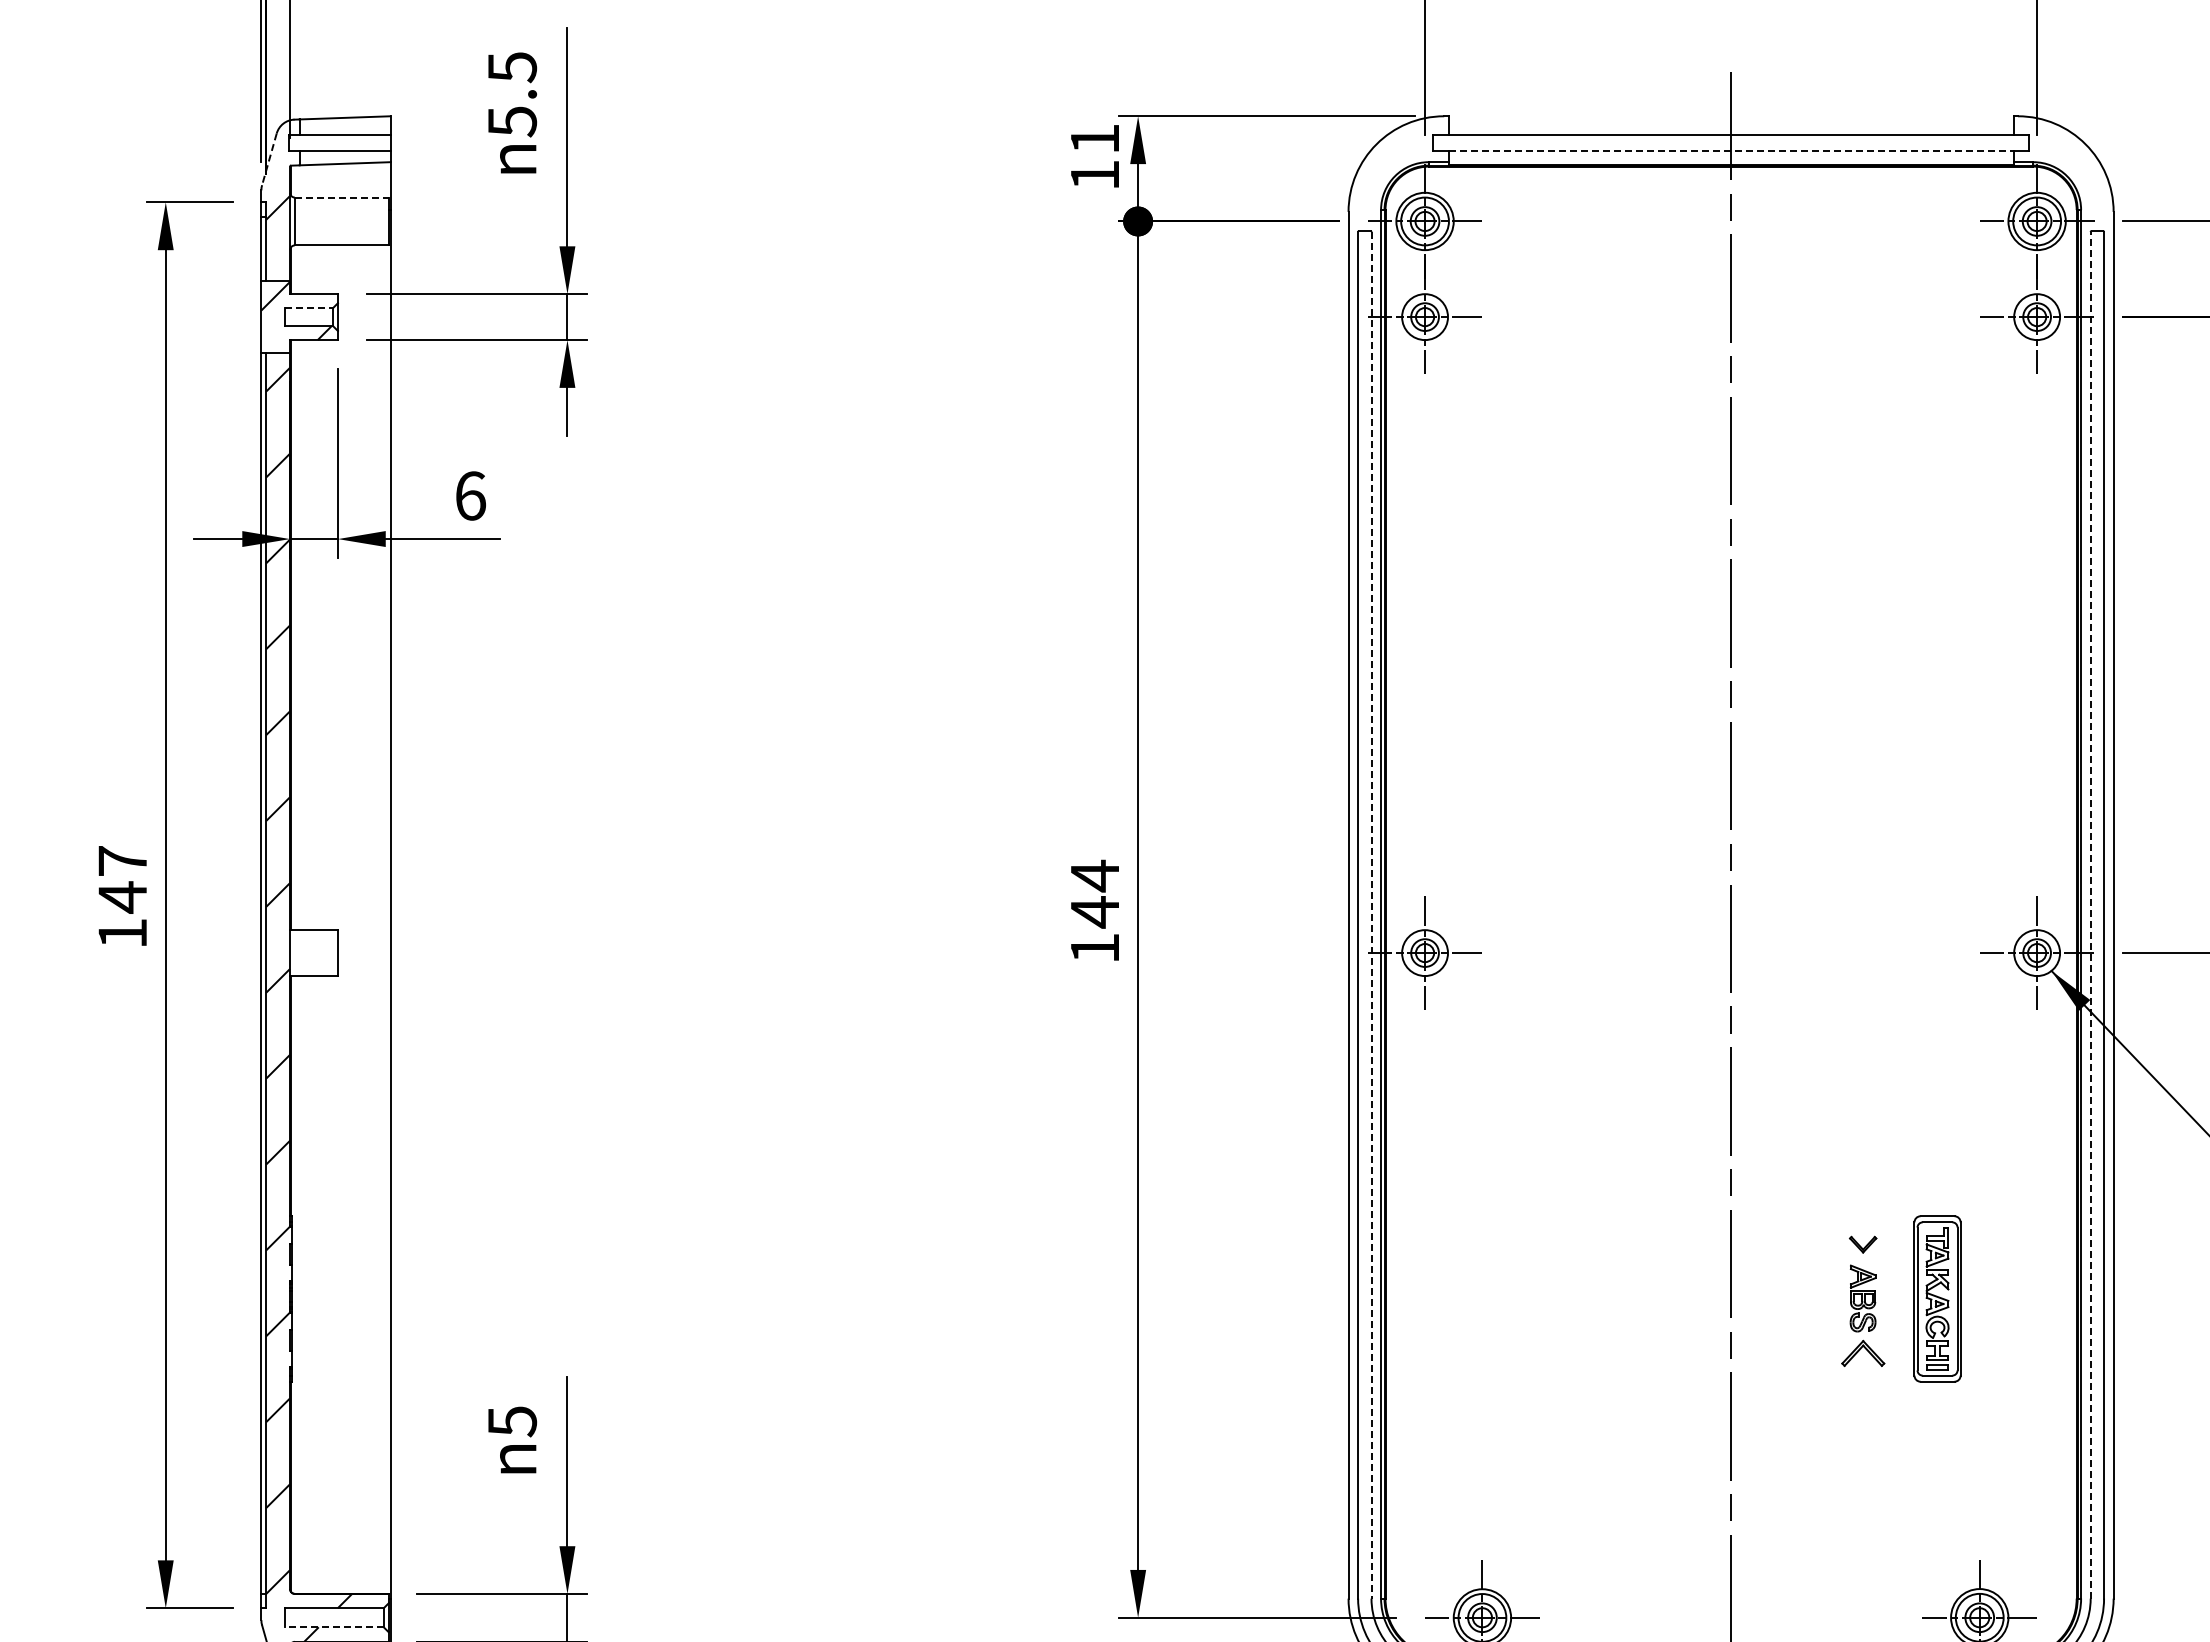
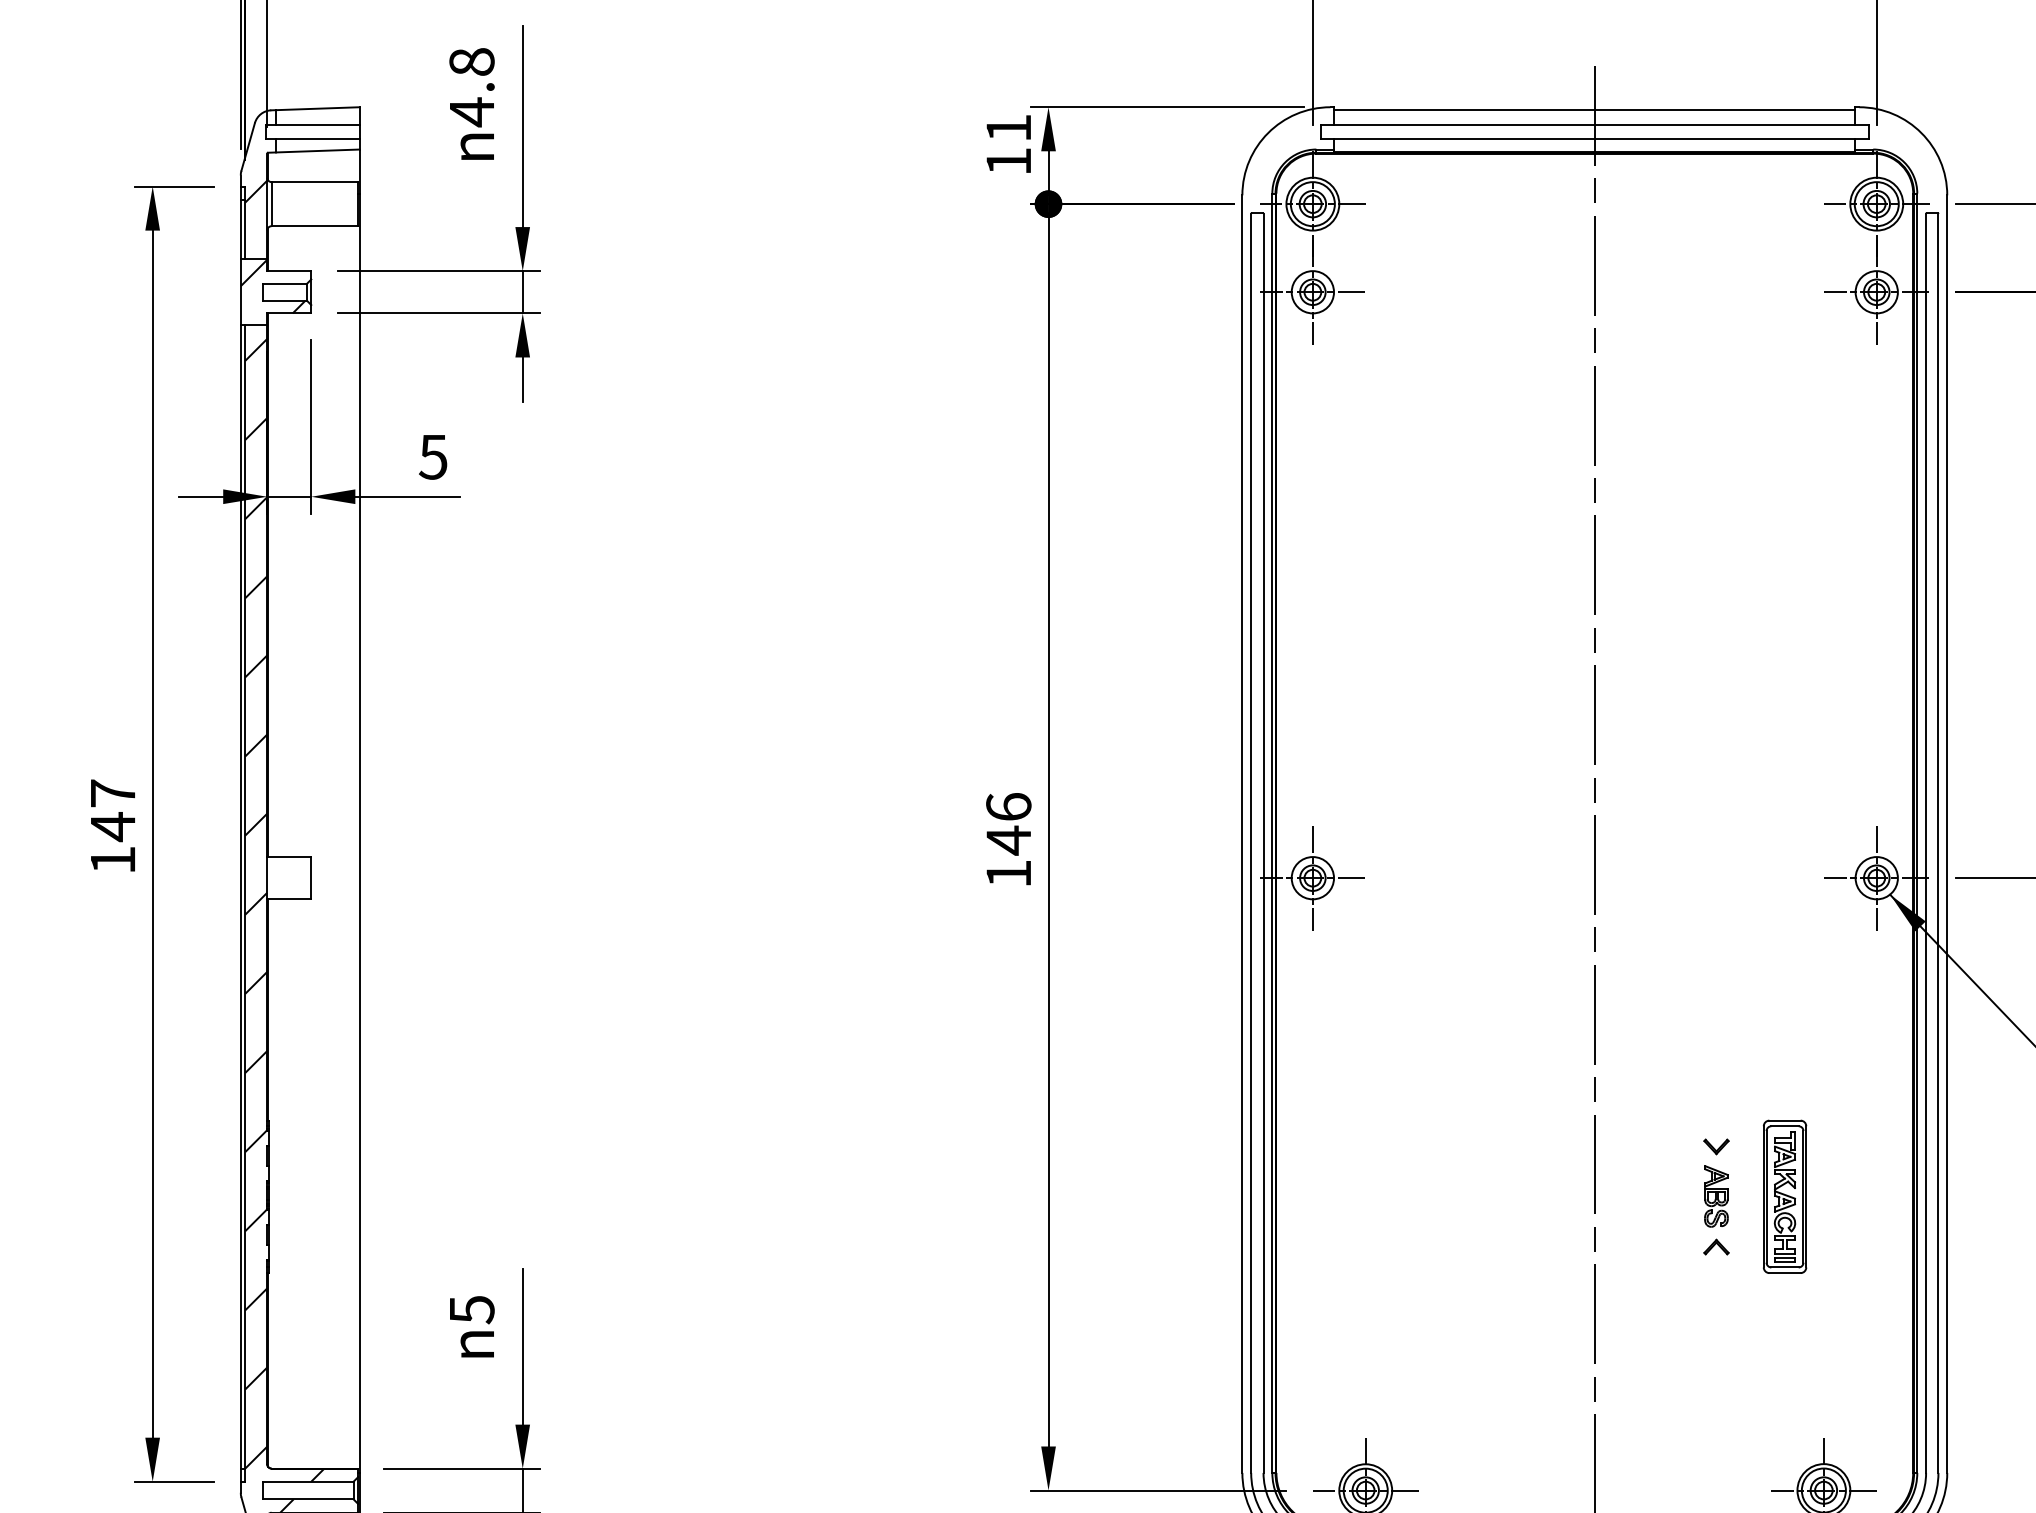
text: (512, 95) -> (472, 88), 5.5 -> 4.8
line: (1730, 119) -> (1594, 110), added
line: (1731, 150) -> (1595, 138), dashed -> solid
line: (269, 159) -> (248, 147), dashed -> solid
line: (341, 197) -> (314, 182), dashed -> solid
line: (309, 308) -> (285, 284), dashed -> solid
text: (470, 495) -> (433, 456), 6 -> 5
text: (1094, 875) -> (1008, 806), 144 -> 146
line: (2090, 914) -> (1925, 842), dashed -> solid
line: (1371, 915) -> (1263, 843), dashed -> solid
part: (1862, 1353) -> (1715, 1247), size x0.62
line: (334, 1627) -> (308, 1499), dashed -> solid

